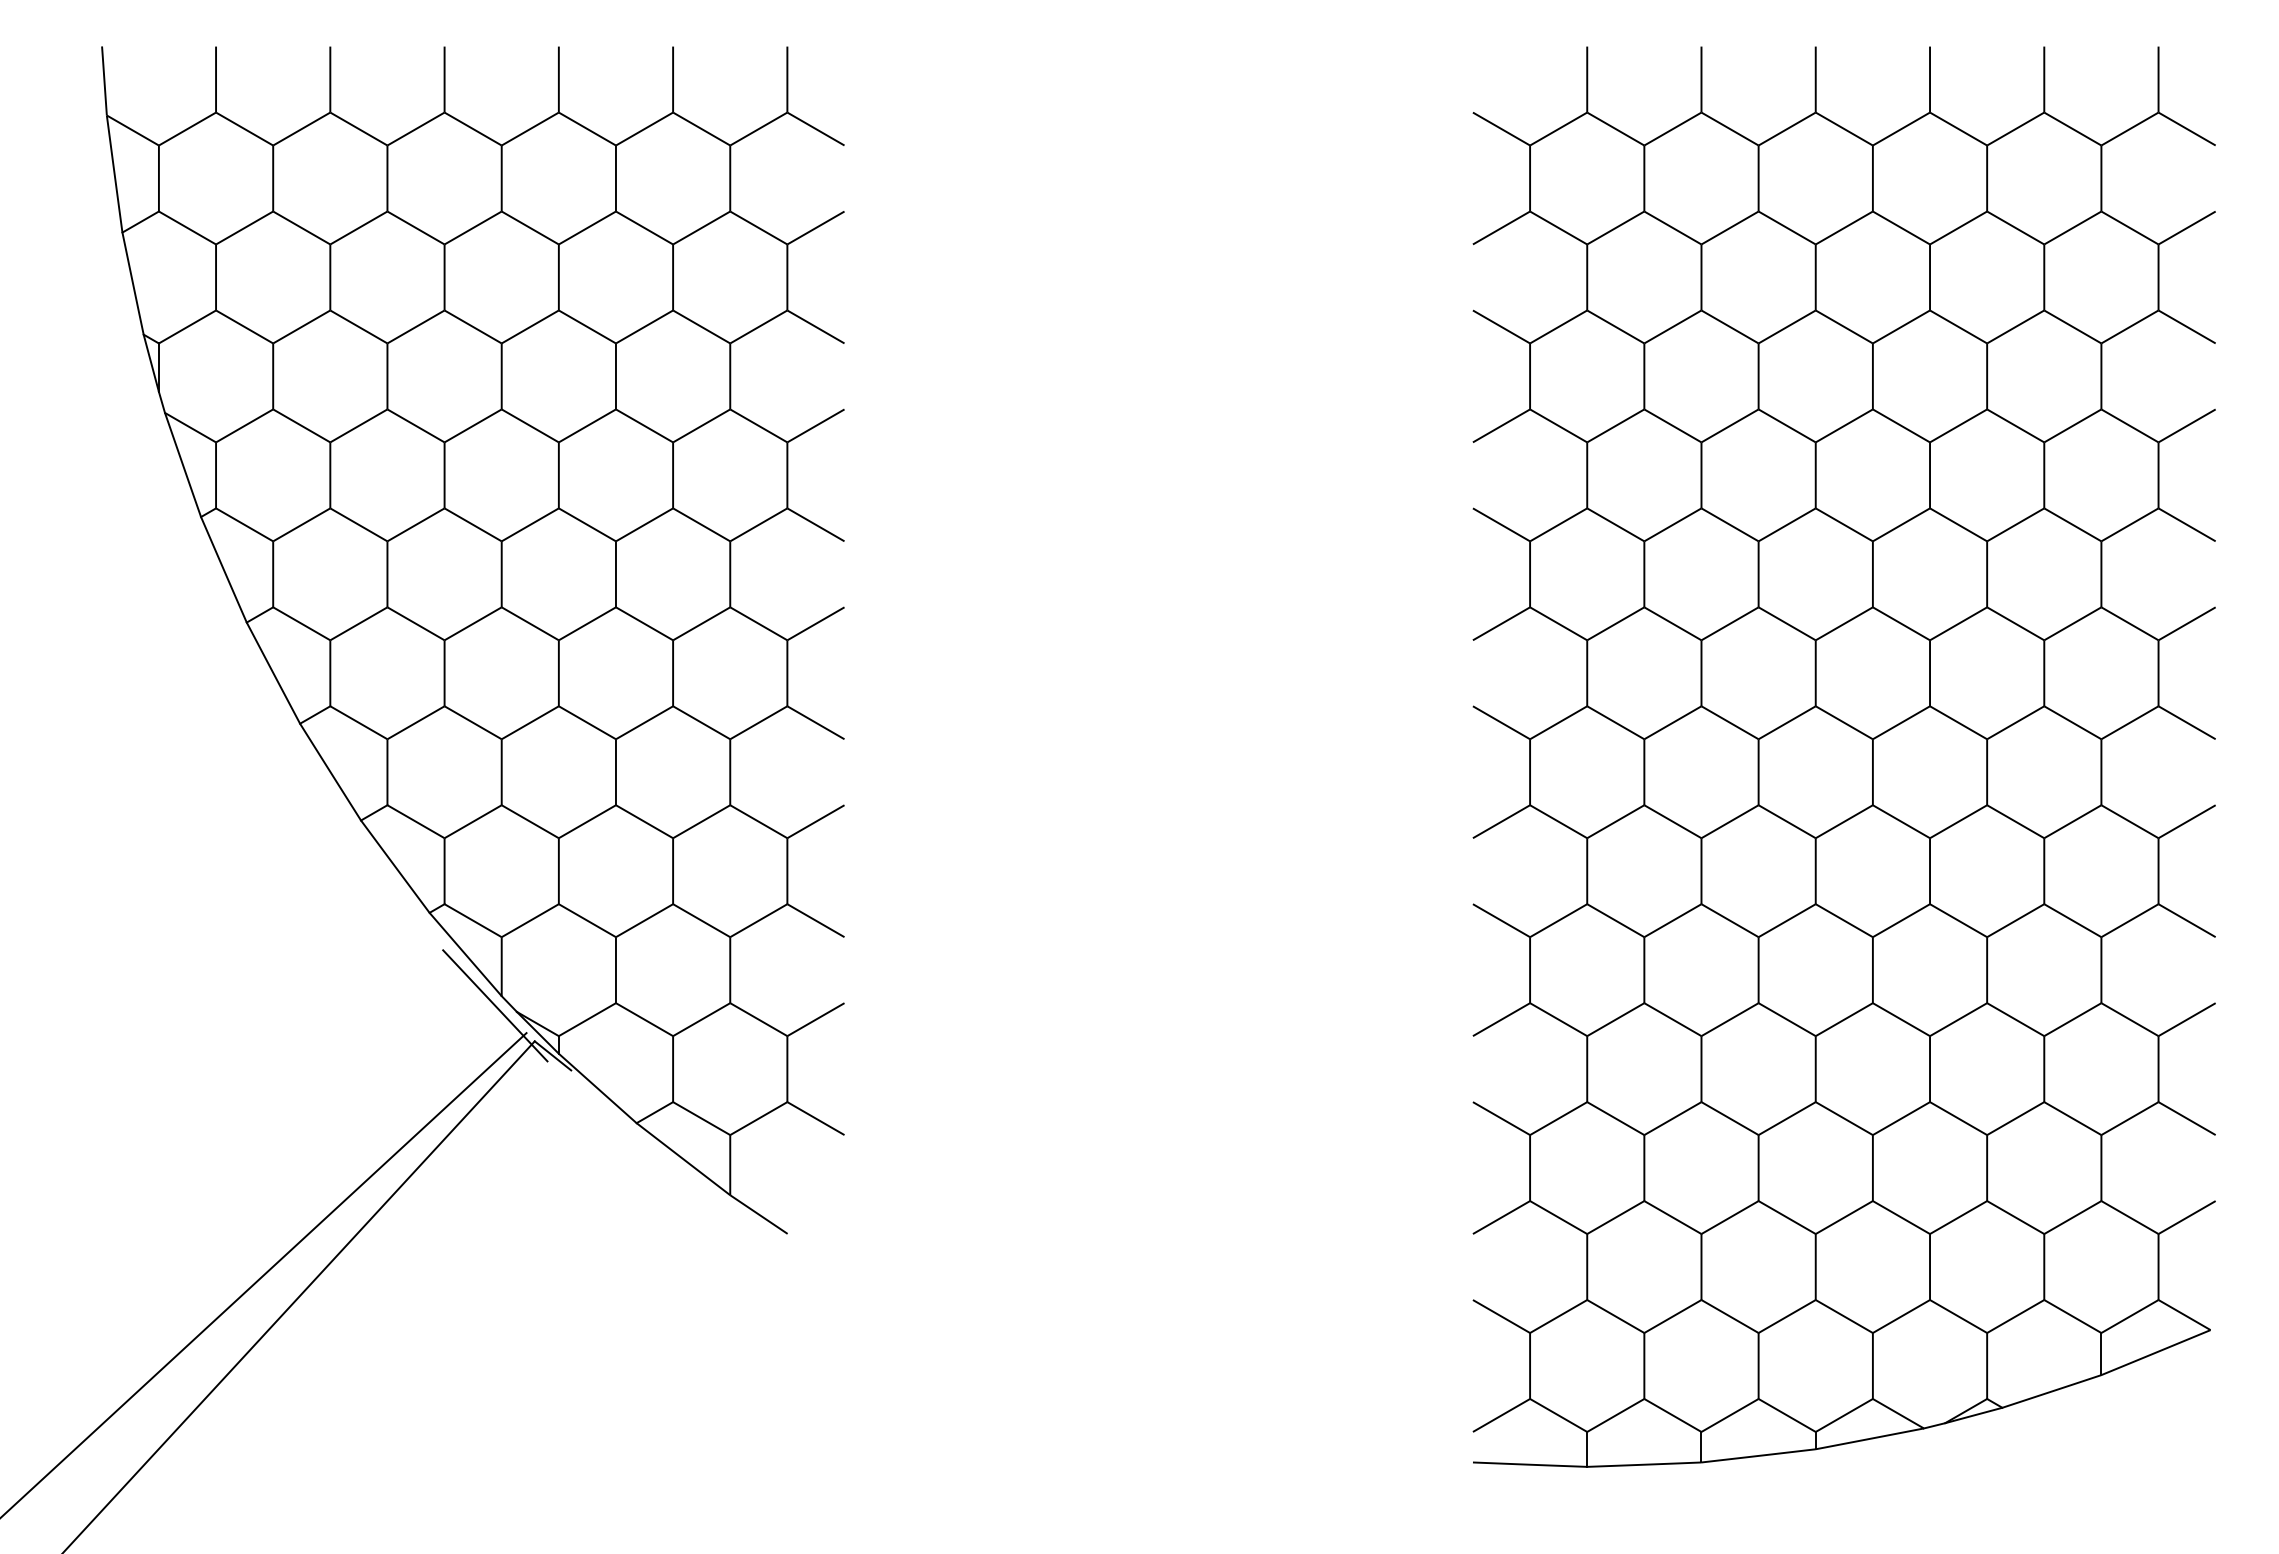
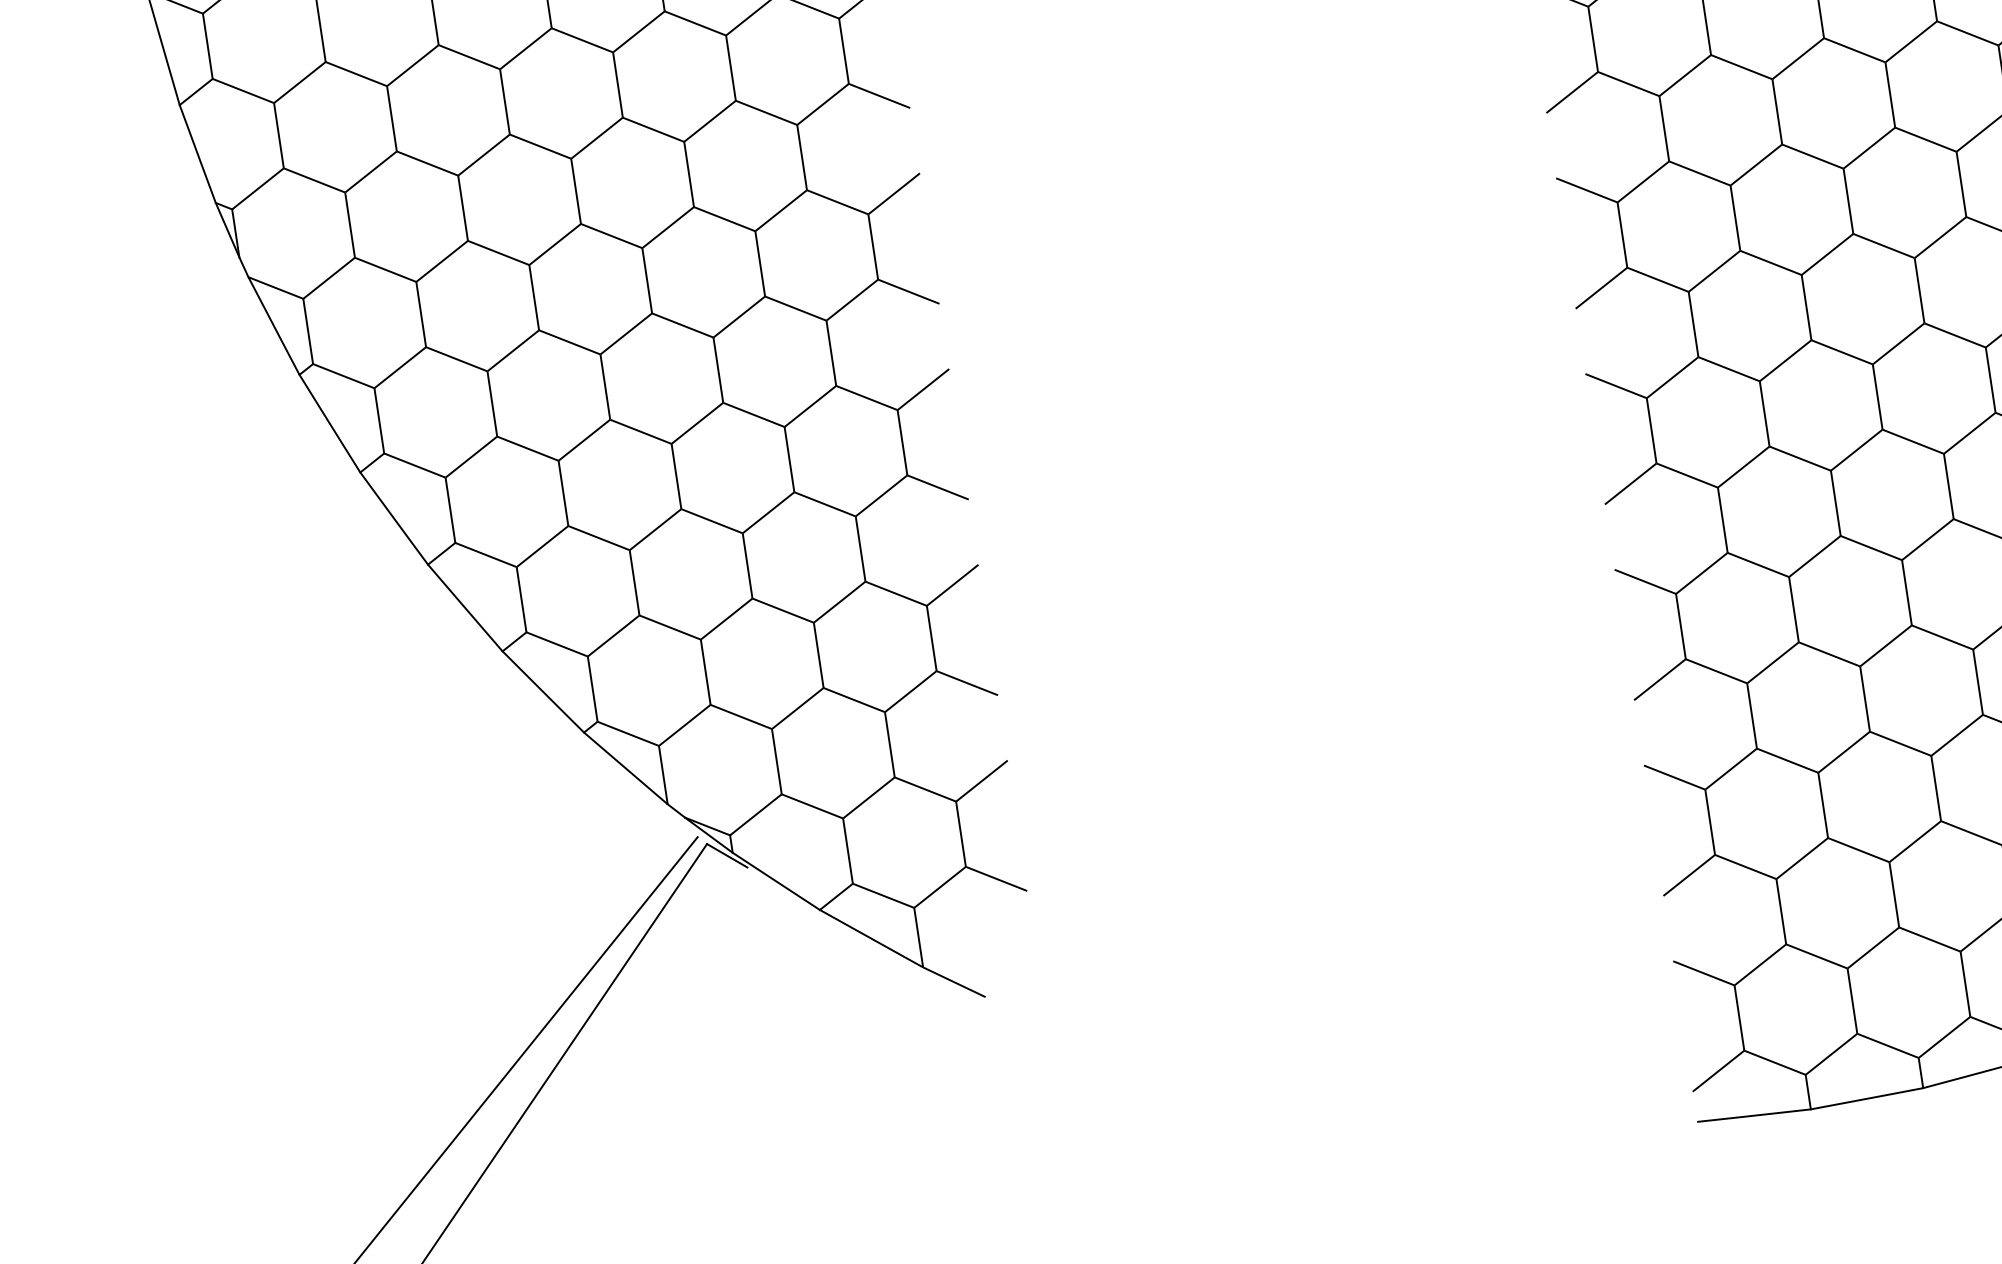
line: (495, 1005) -> (662, 814), removed

